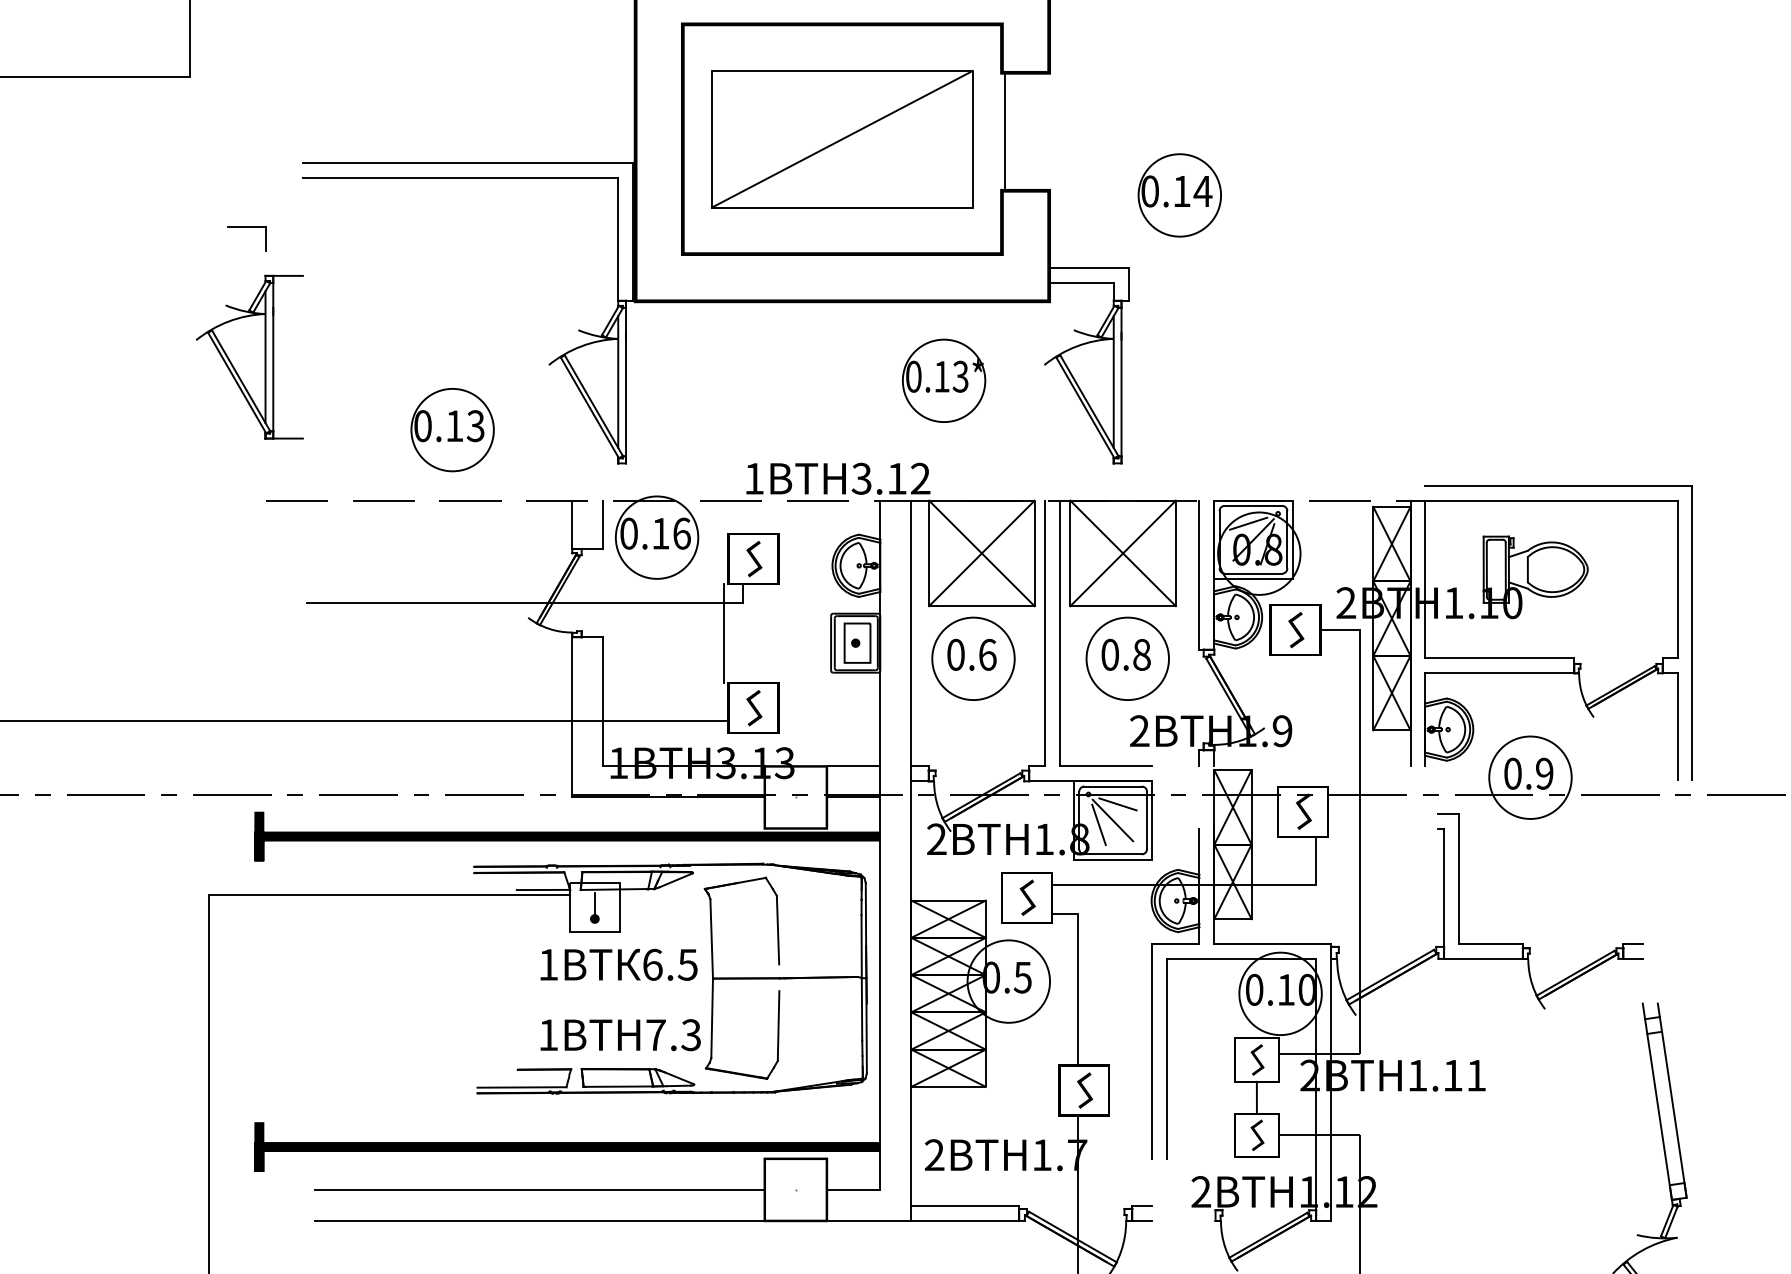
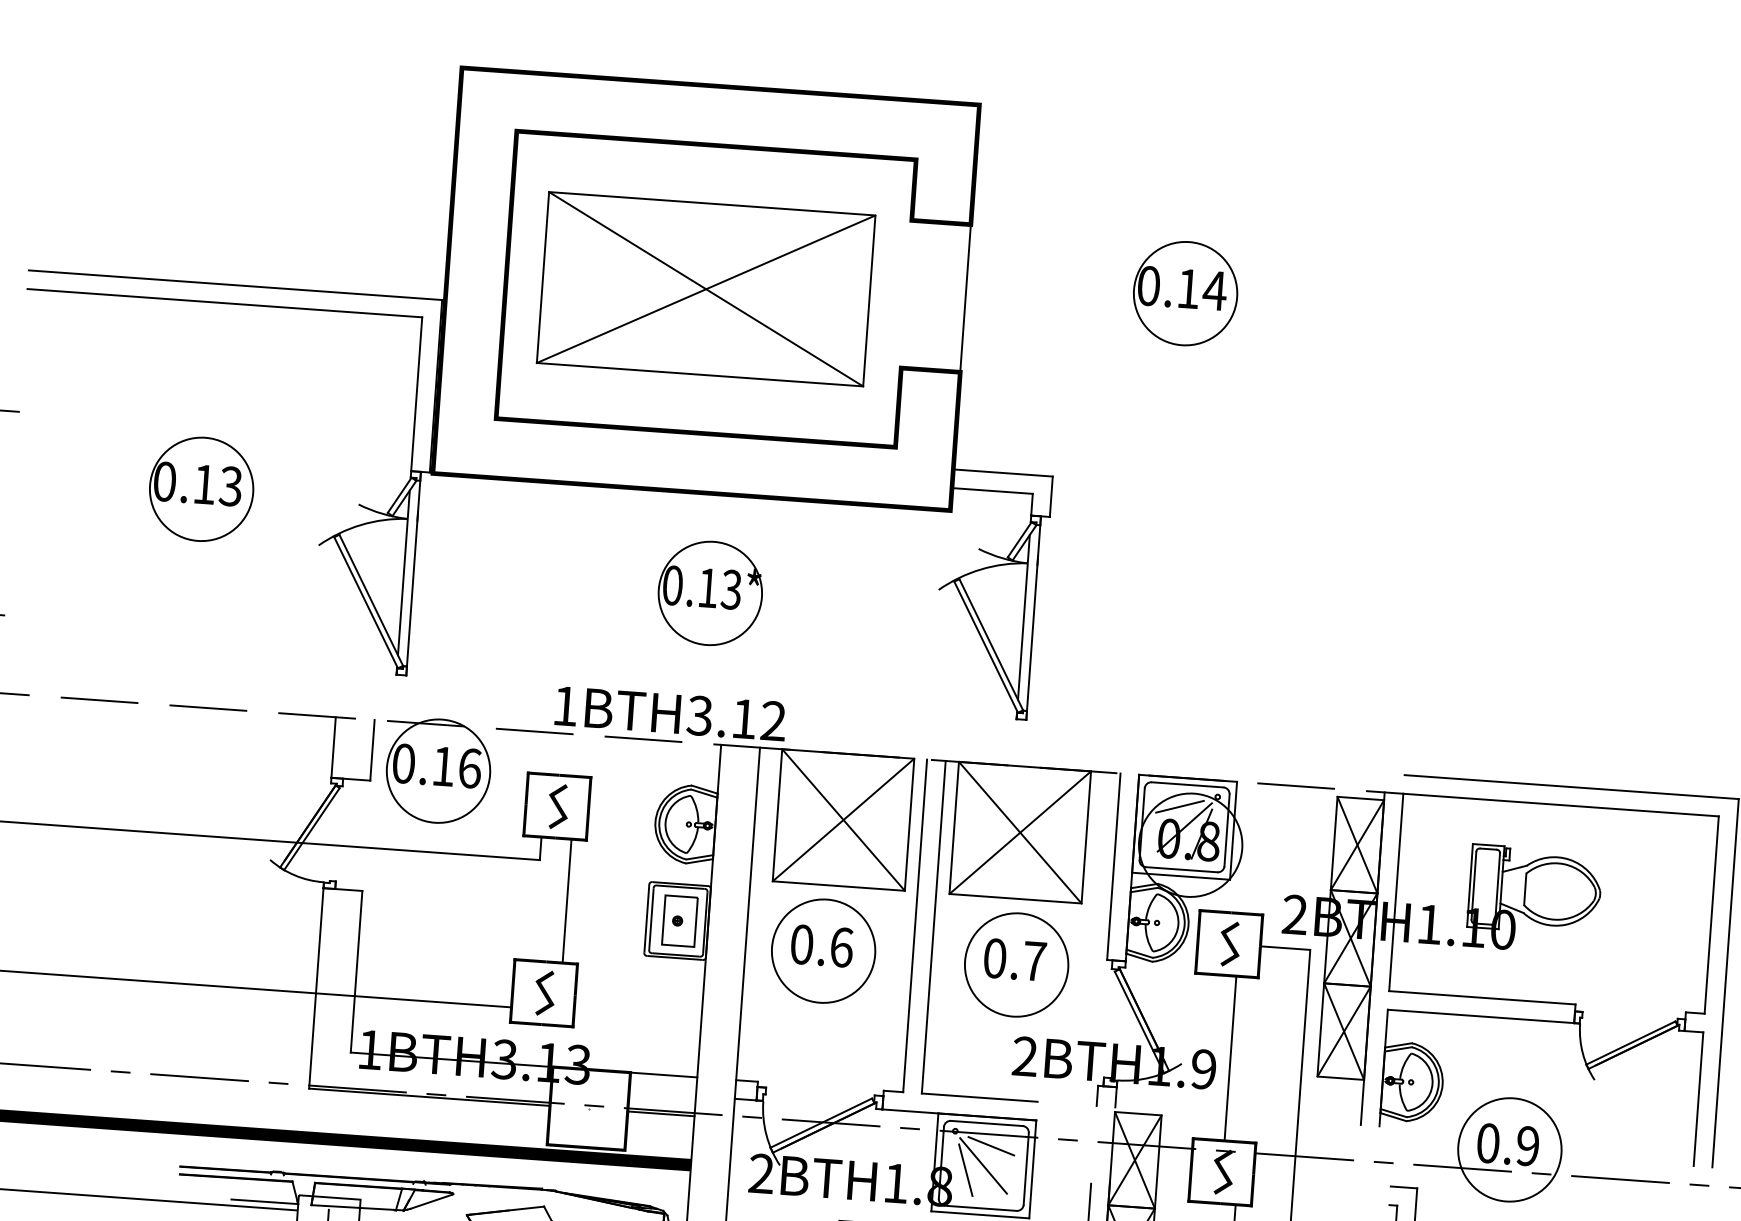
line: (1005, 131) -> (966, 298), moved
line: (842, 138) -> (706, 288), added
part: (1179, 195) -> (1185, 293), moved
part: (944, 380) -> (710, 593), moved
part: (452, 430) -> (201, 489), moved
line: (723, 633) -> (566, 900), moved
text: (1141, 654) -> (1034, 960), 0.8 -> 0.7
line: (1303, 720) -> (1231, 1057), added

